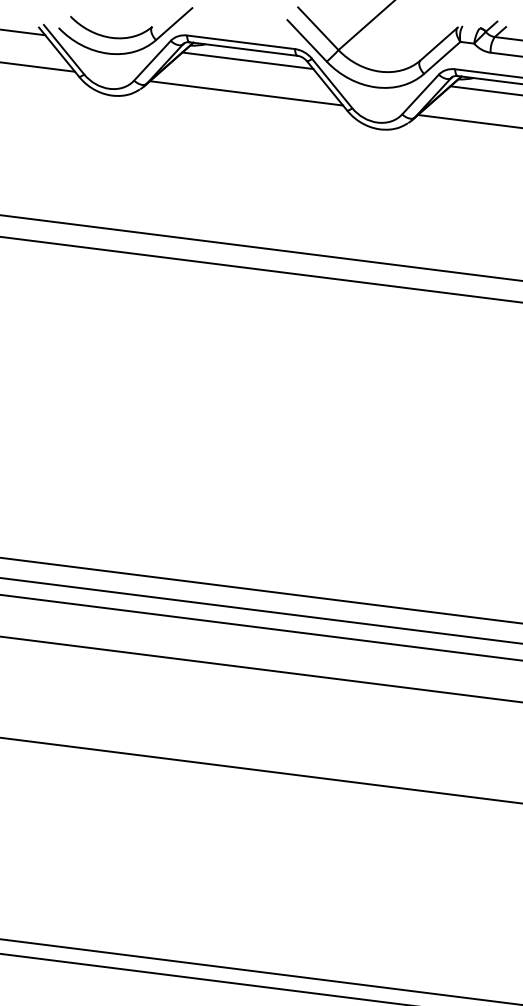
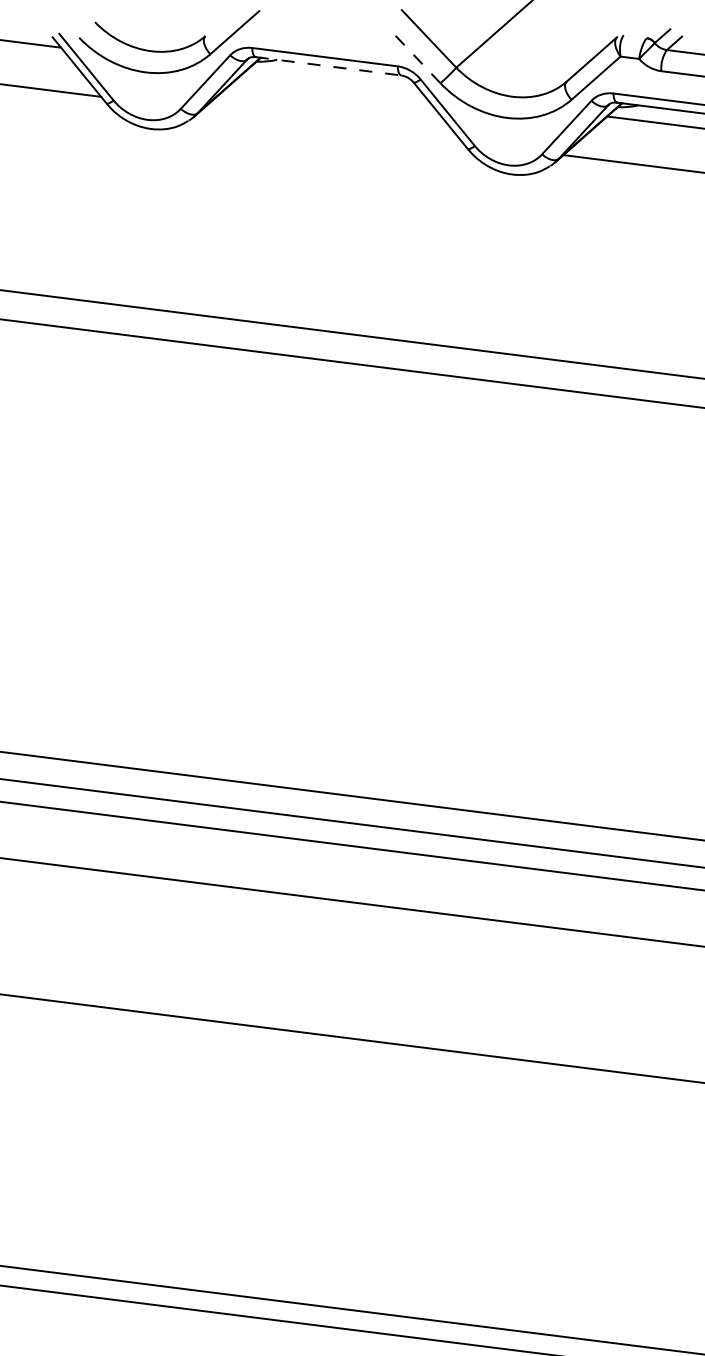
line: (307, 40) -> (414, 54), solid -> dashed
line: (244, 49) -> (329, 66), solid -> dashed
line: (247, 60) -> (333, 81), removed
line: (246, 93) -> (332, 126), removed

